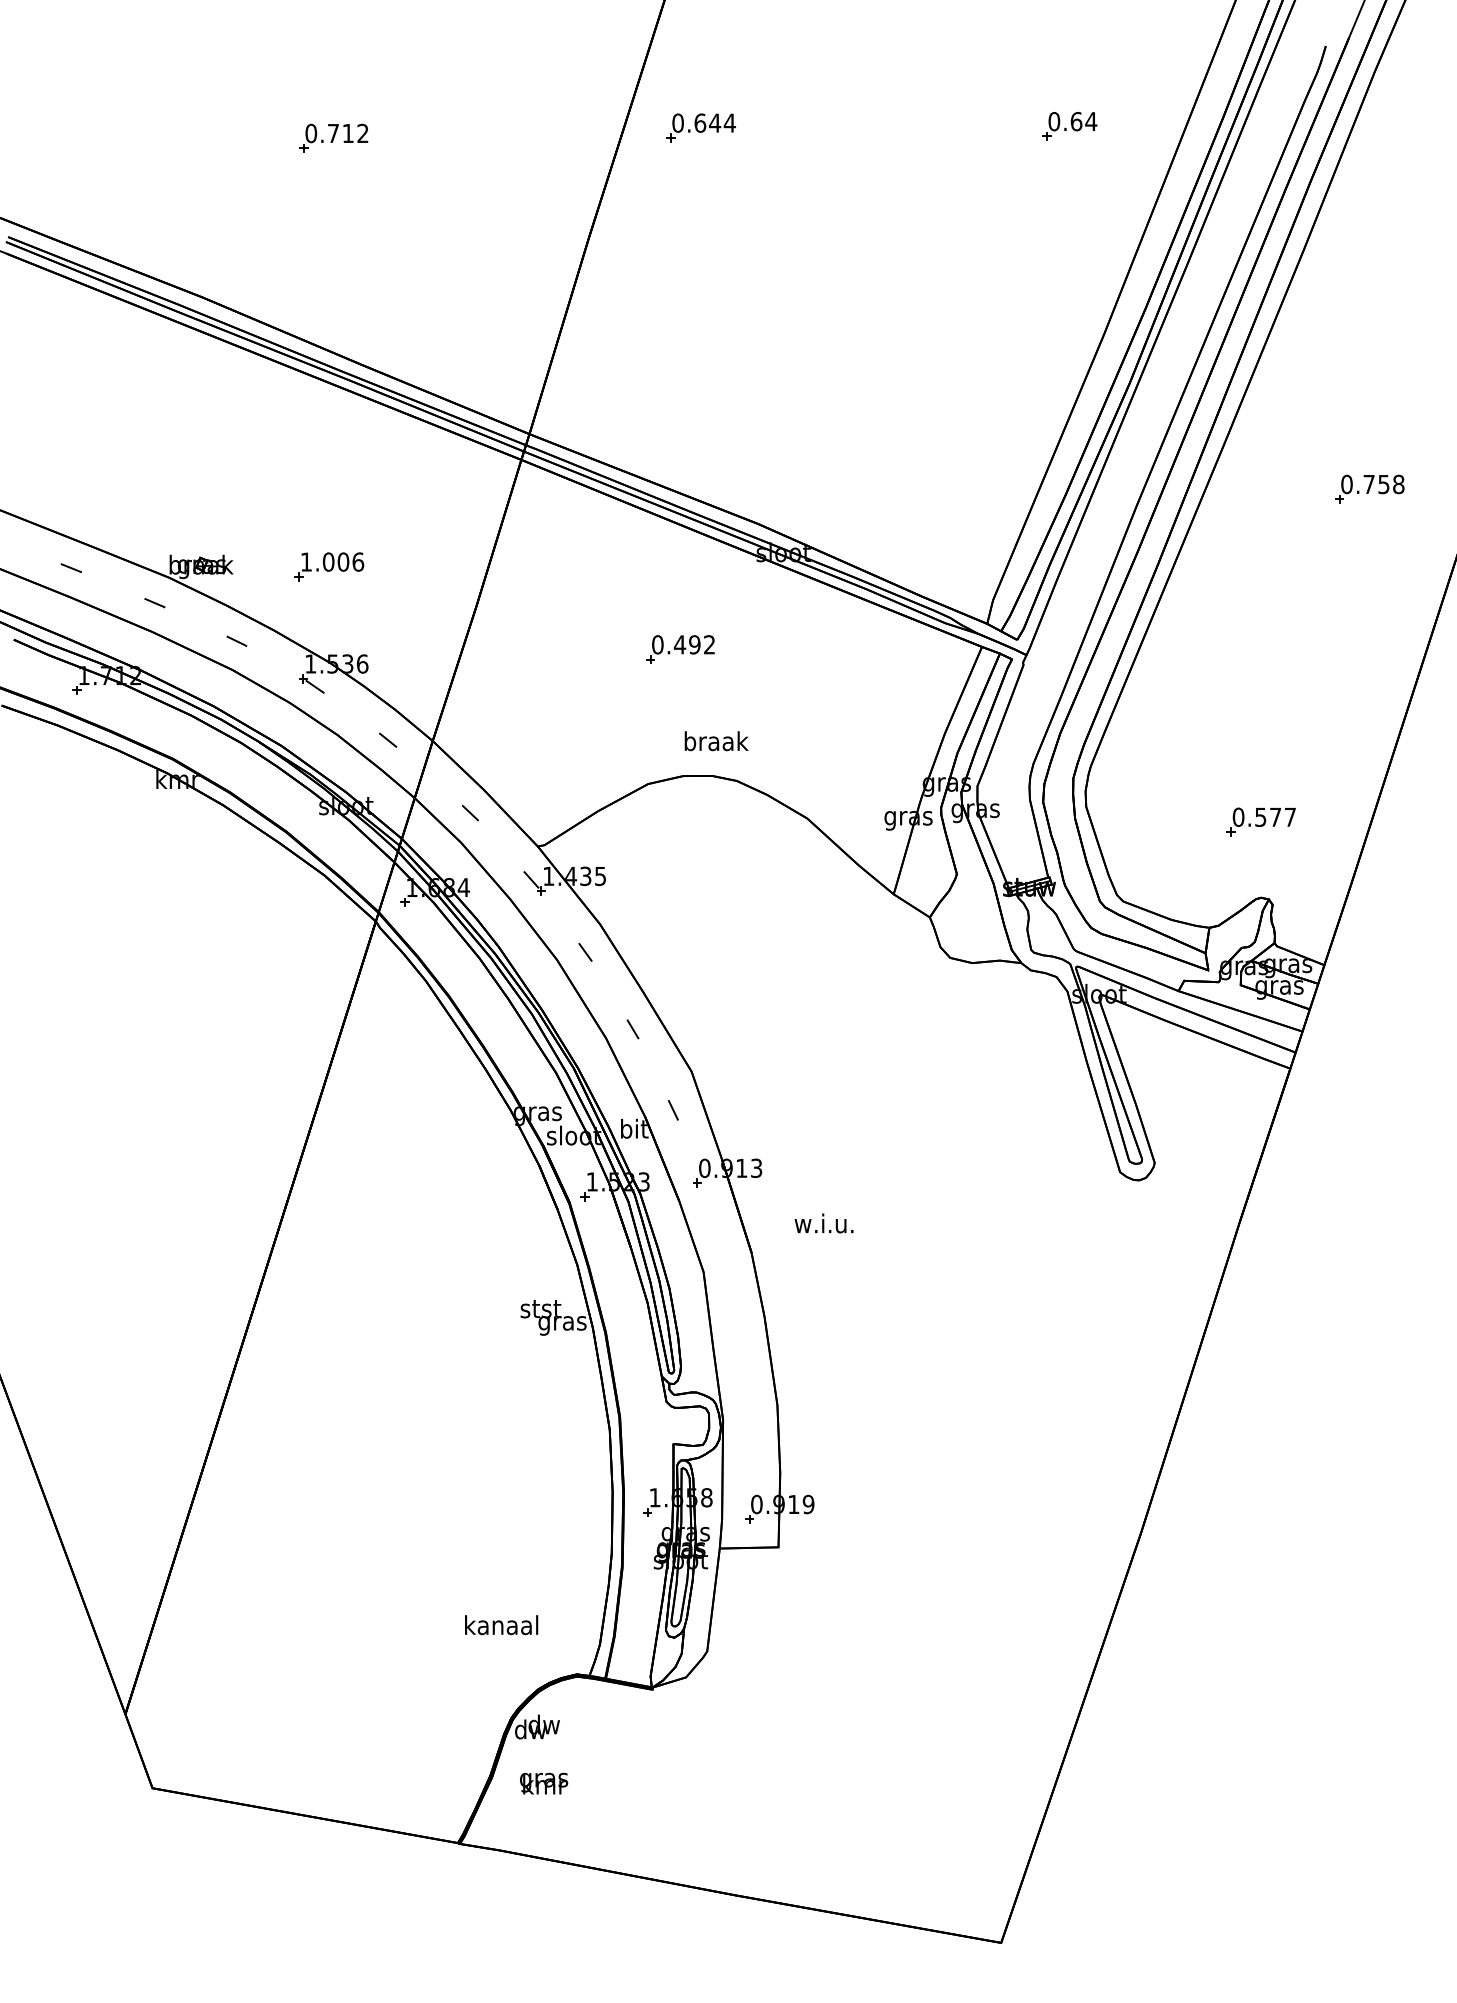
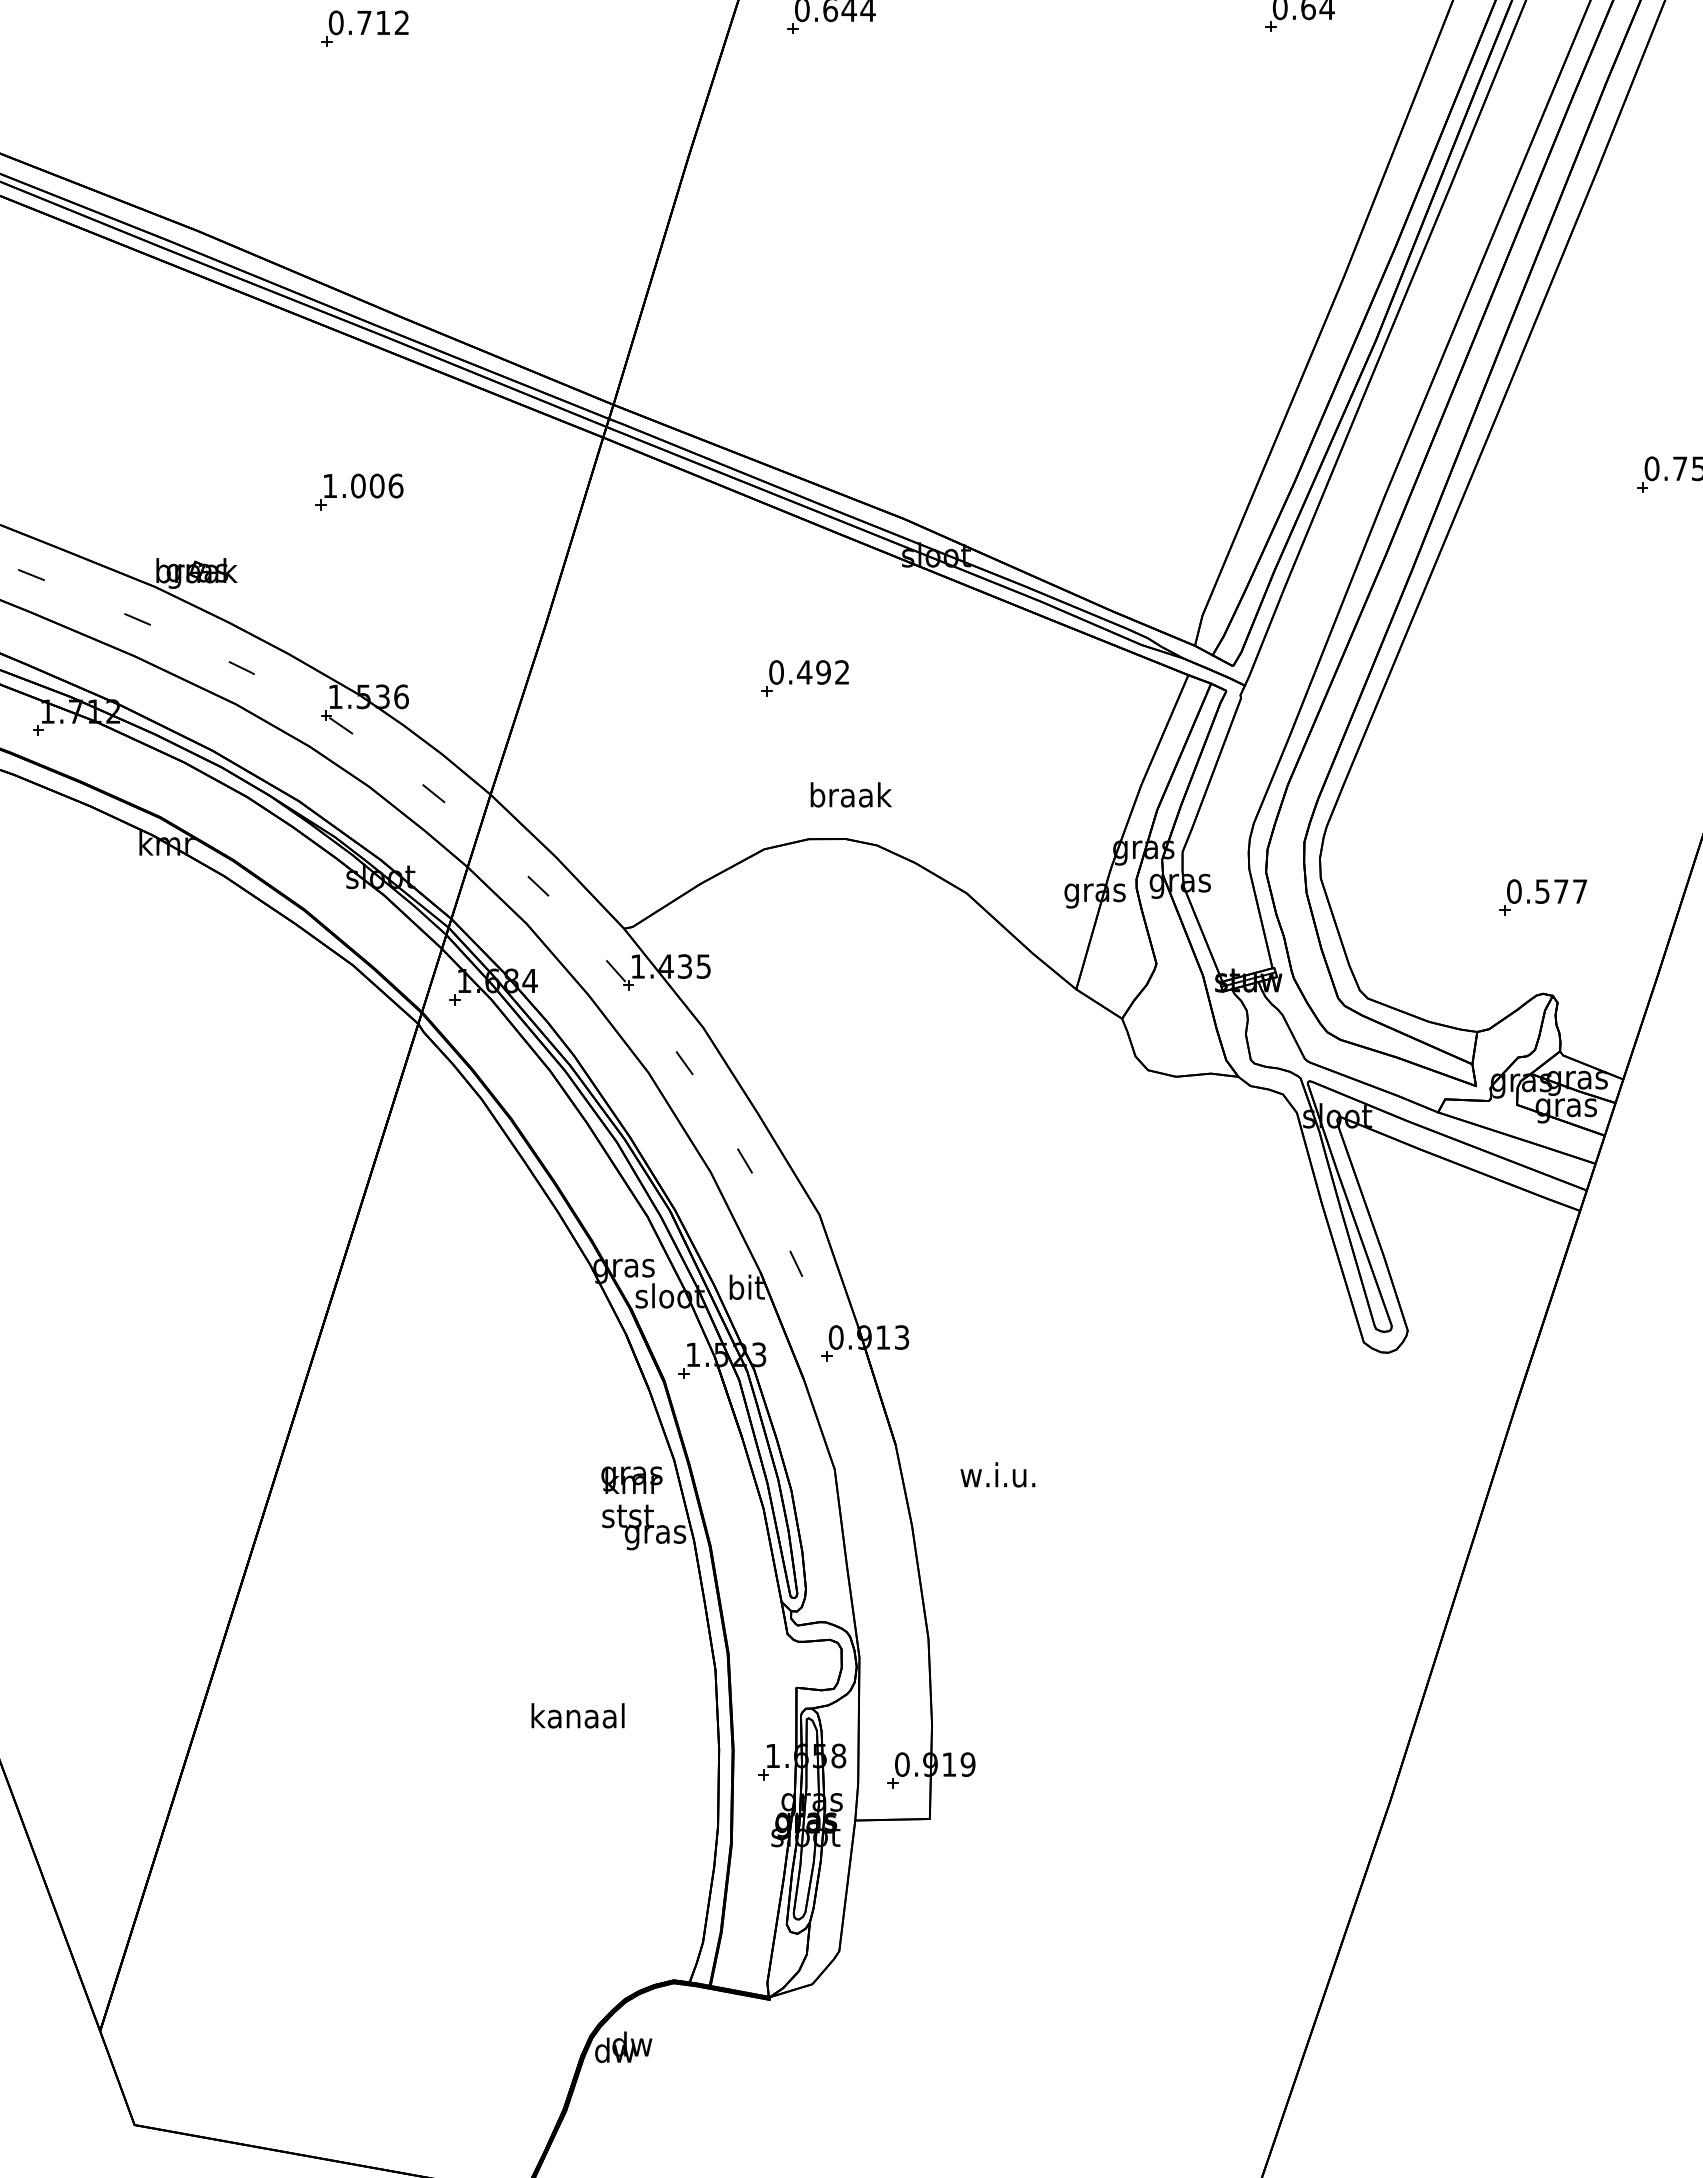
part: (329, 566) -> (359, 491), moved
text: (823, 1223) -> (997, 1474), moved
text: (501, 1625) -> (577, 1716), moved
text: (544, 1783) -> (632, 1480), moved

